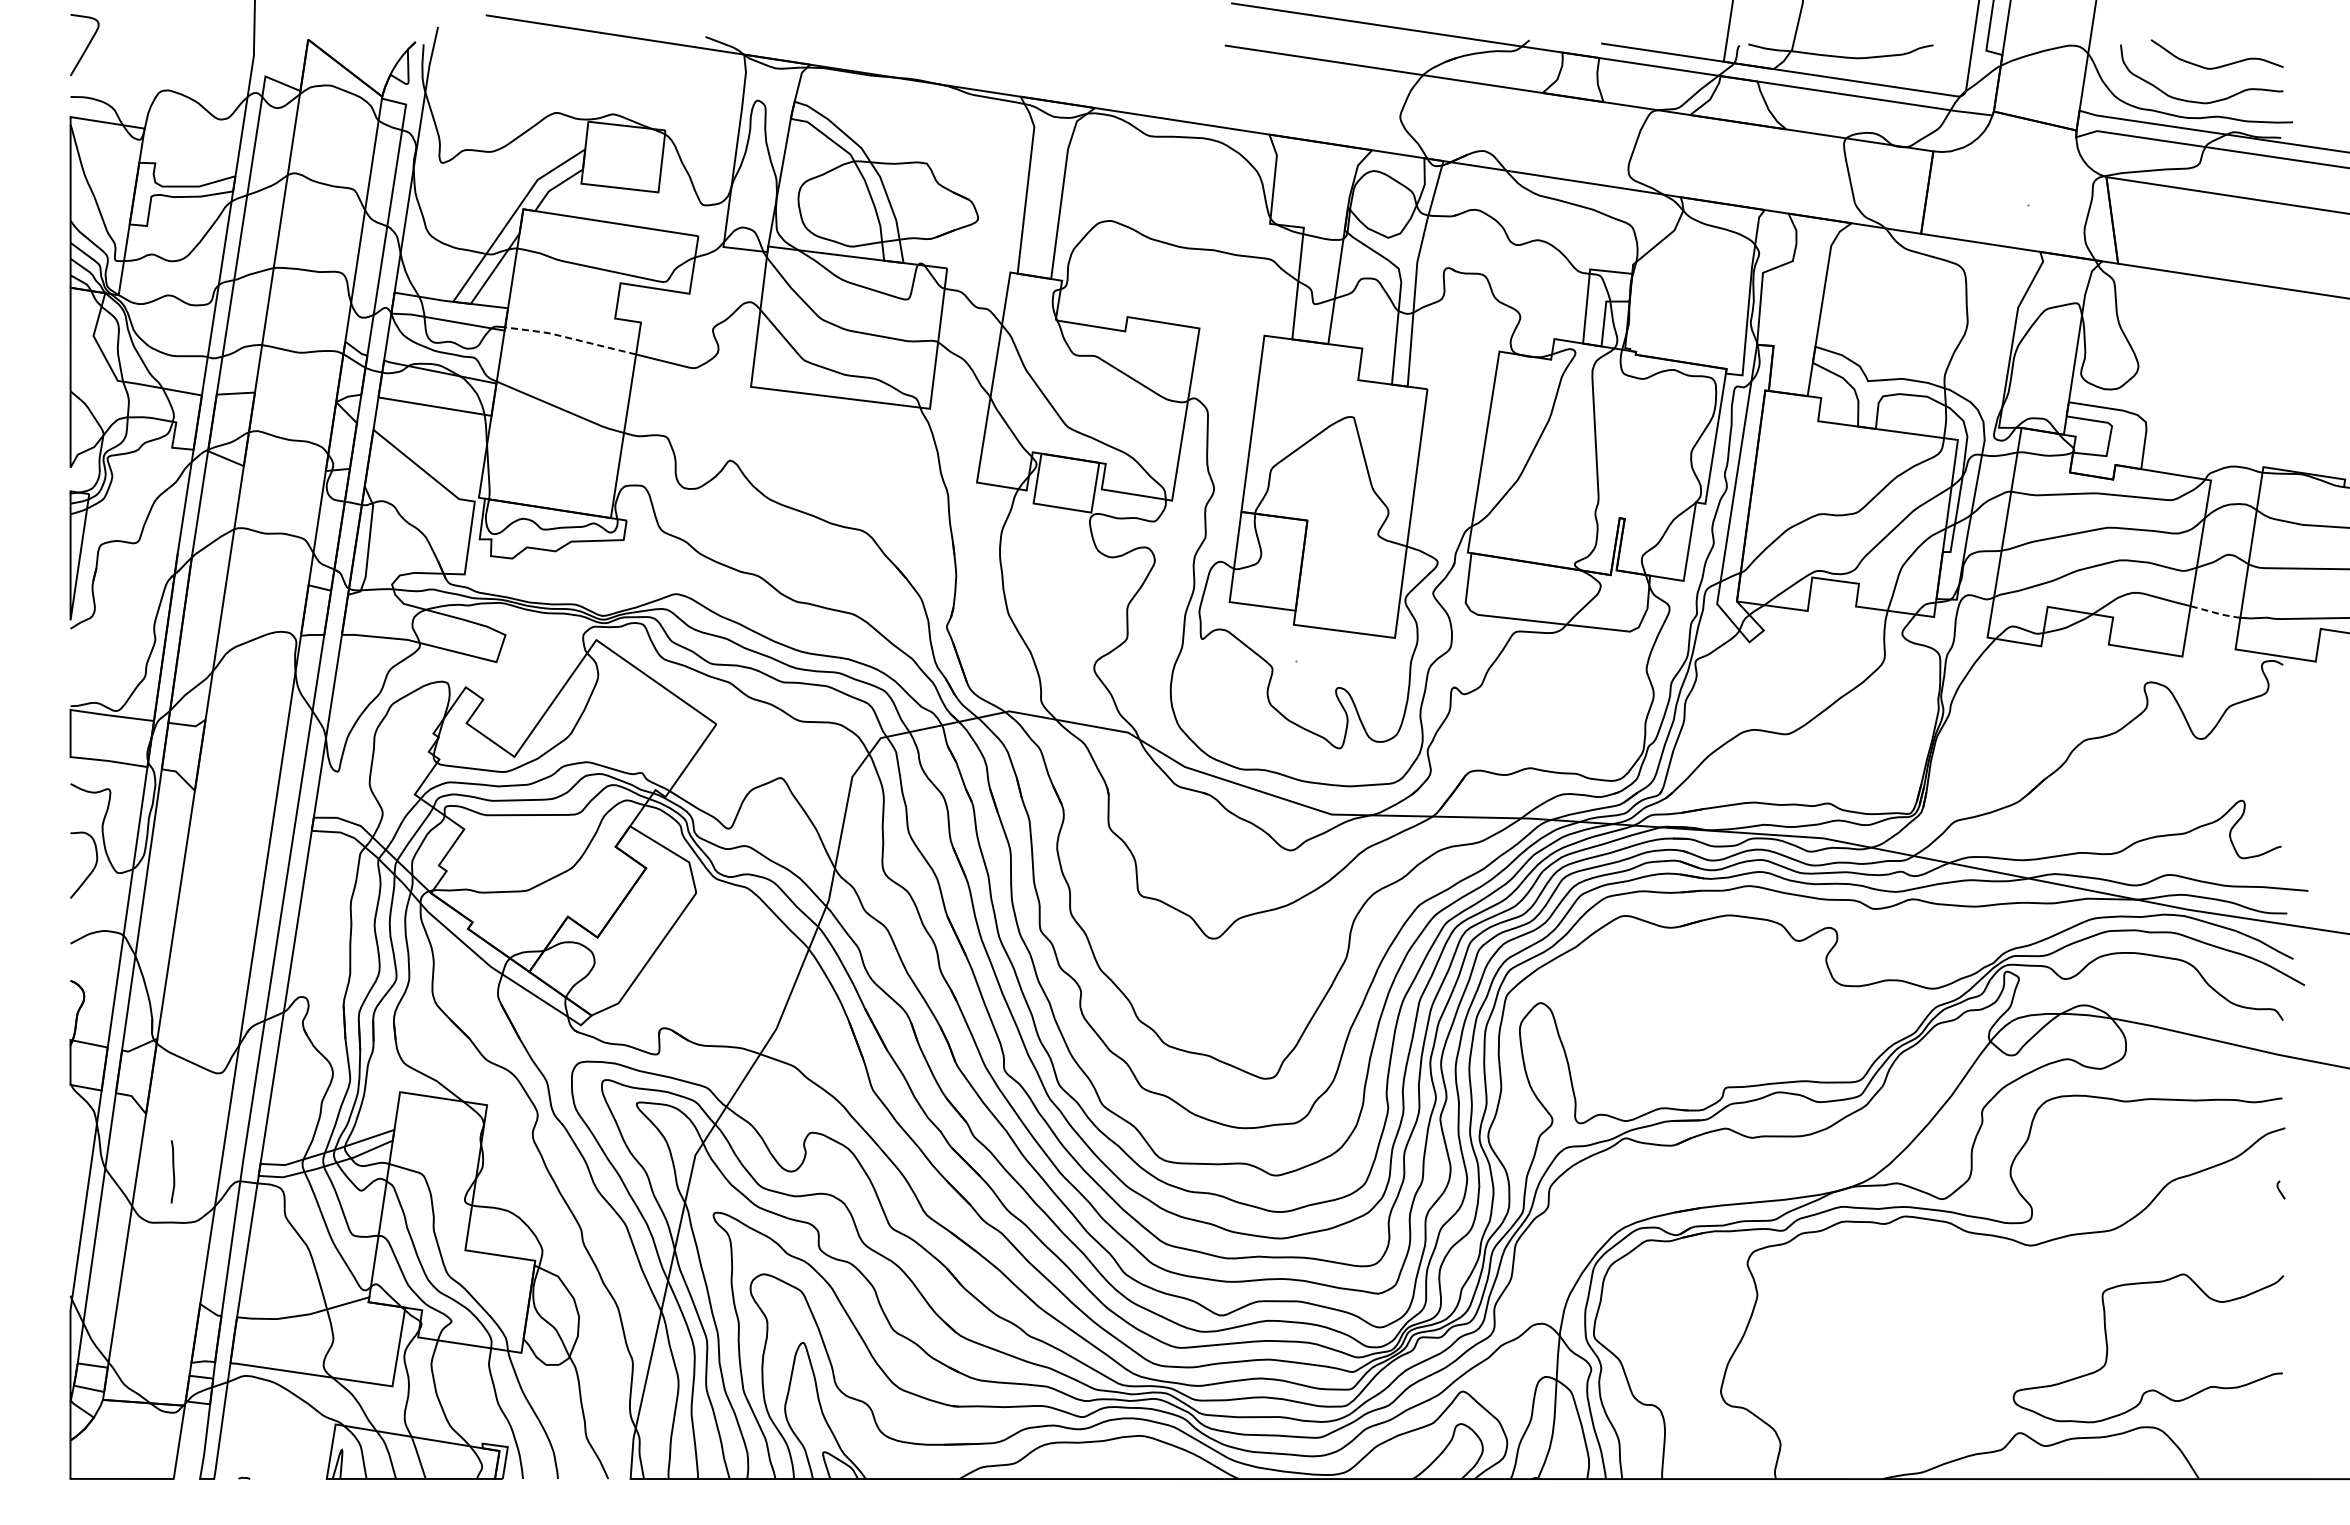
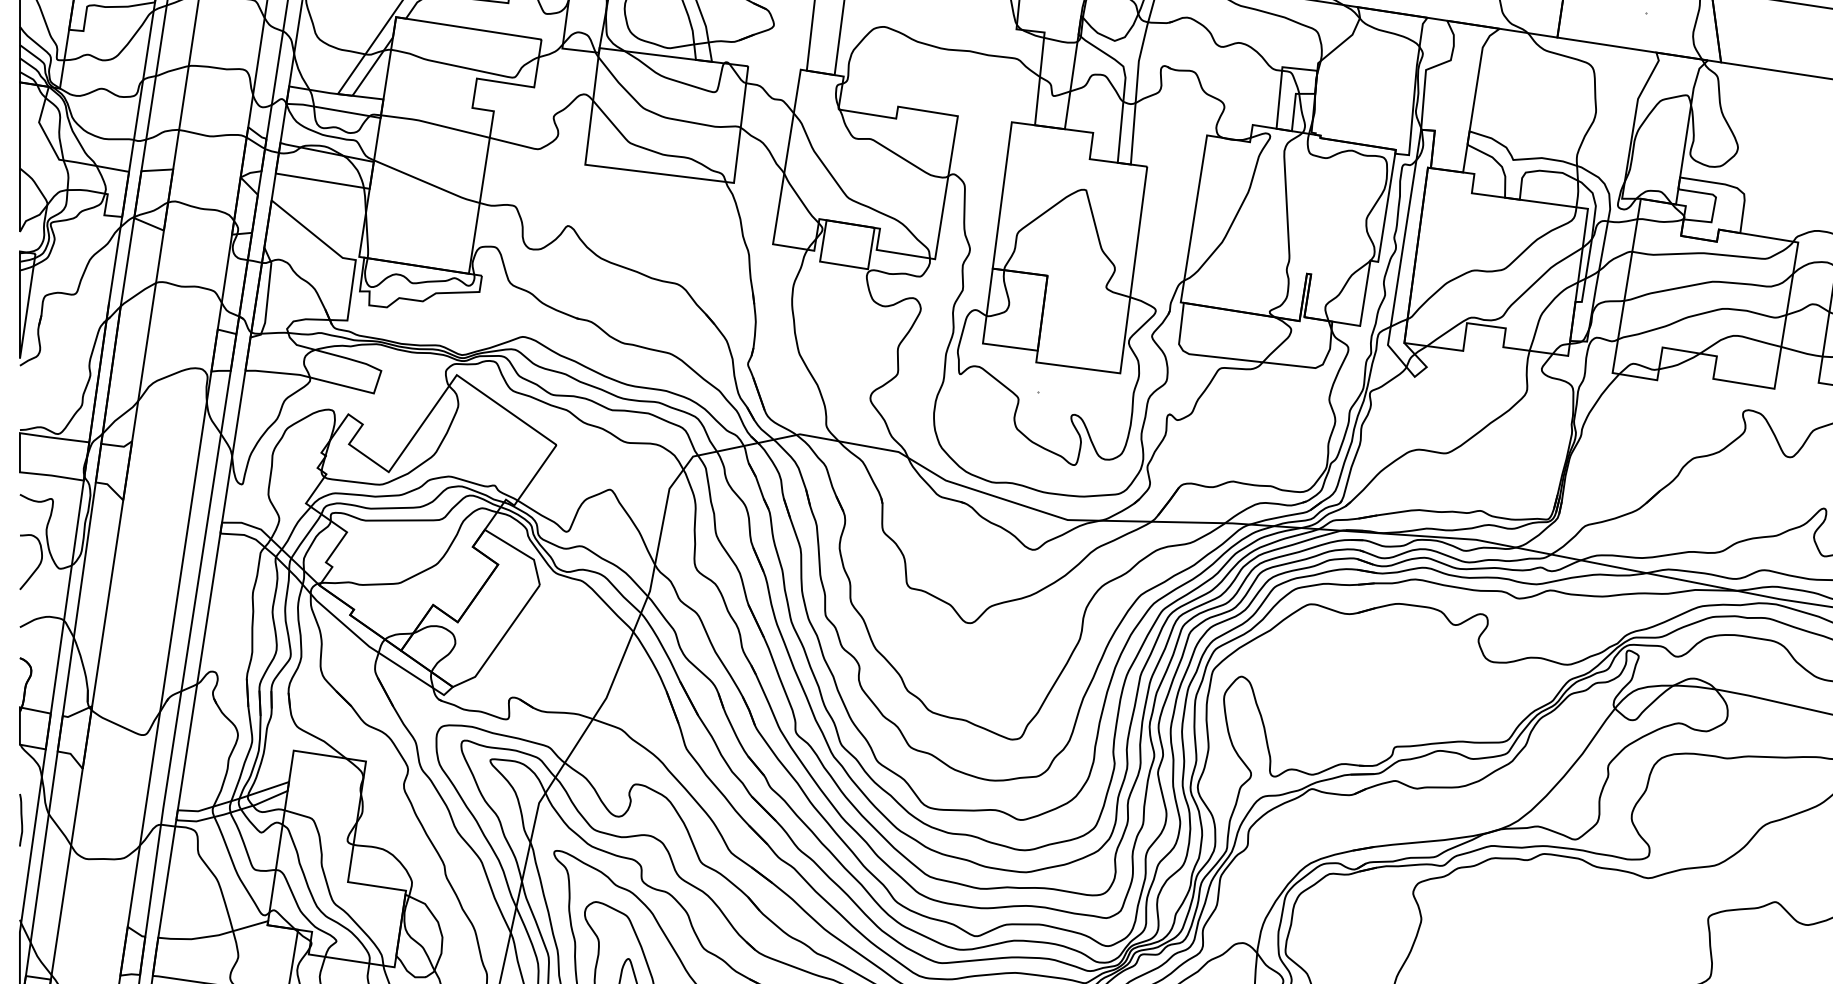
line: (569, 338) -> (434, 124), dashed -> solid
line: (2216, 613) -> (1802, 353), dashed -> solid
curve: (172, 1171) -> (20, 819), moved

